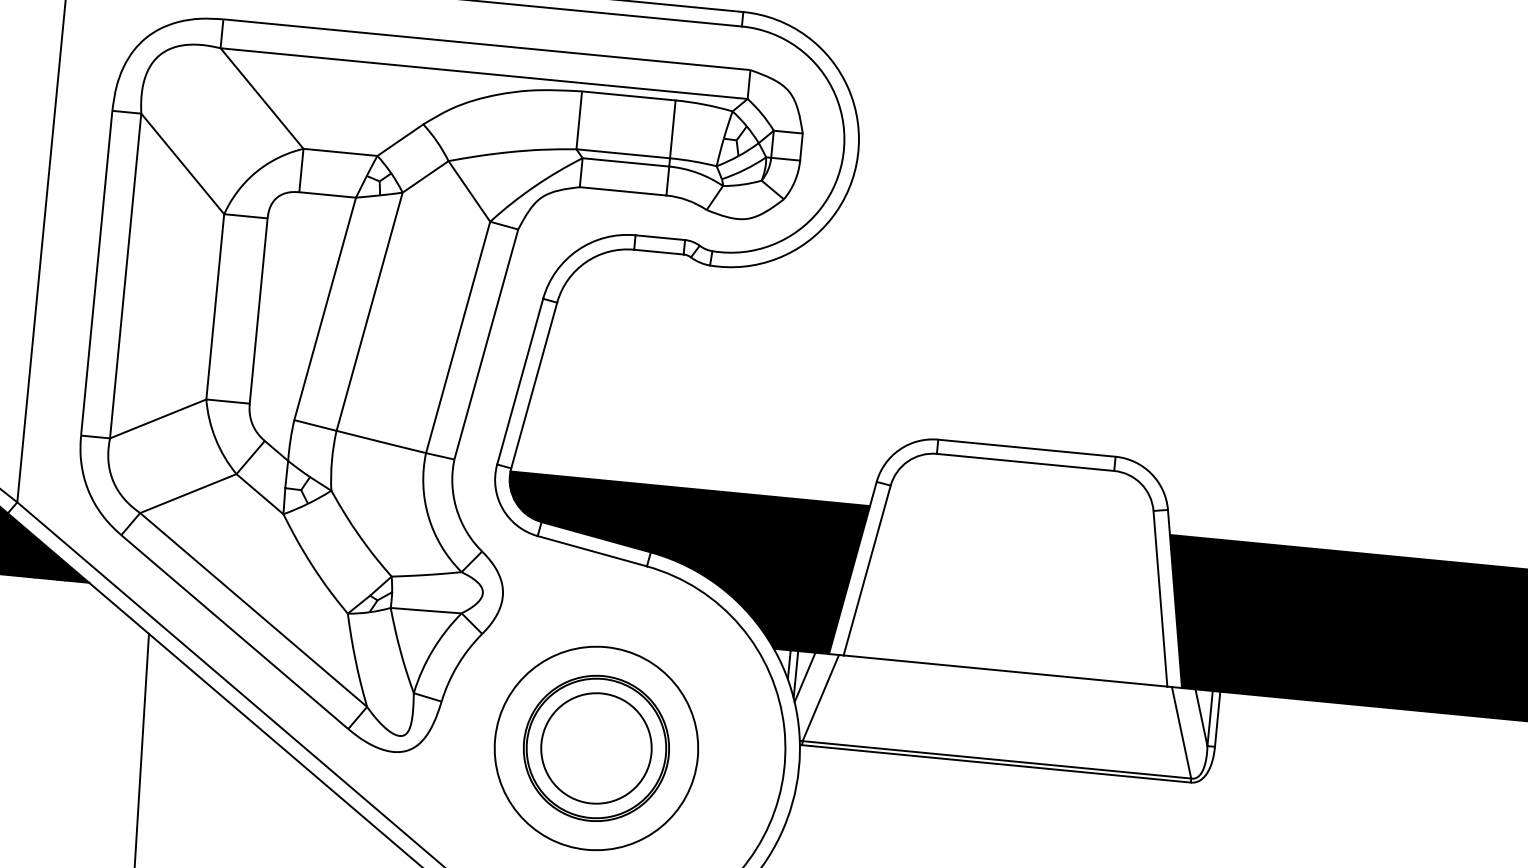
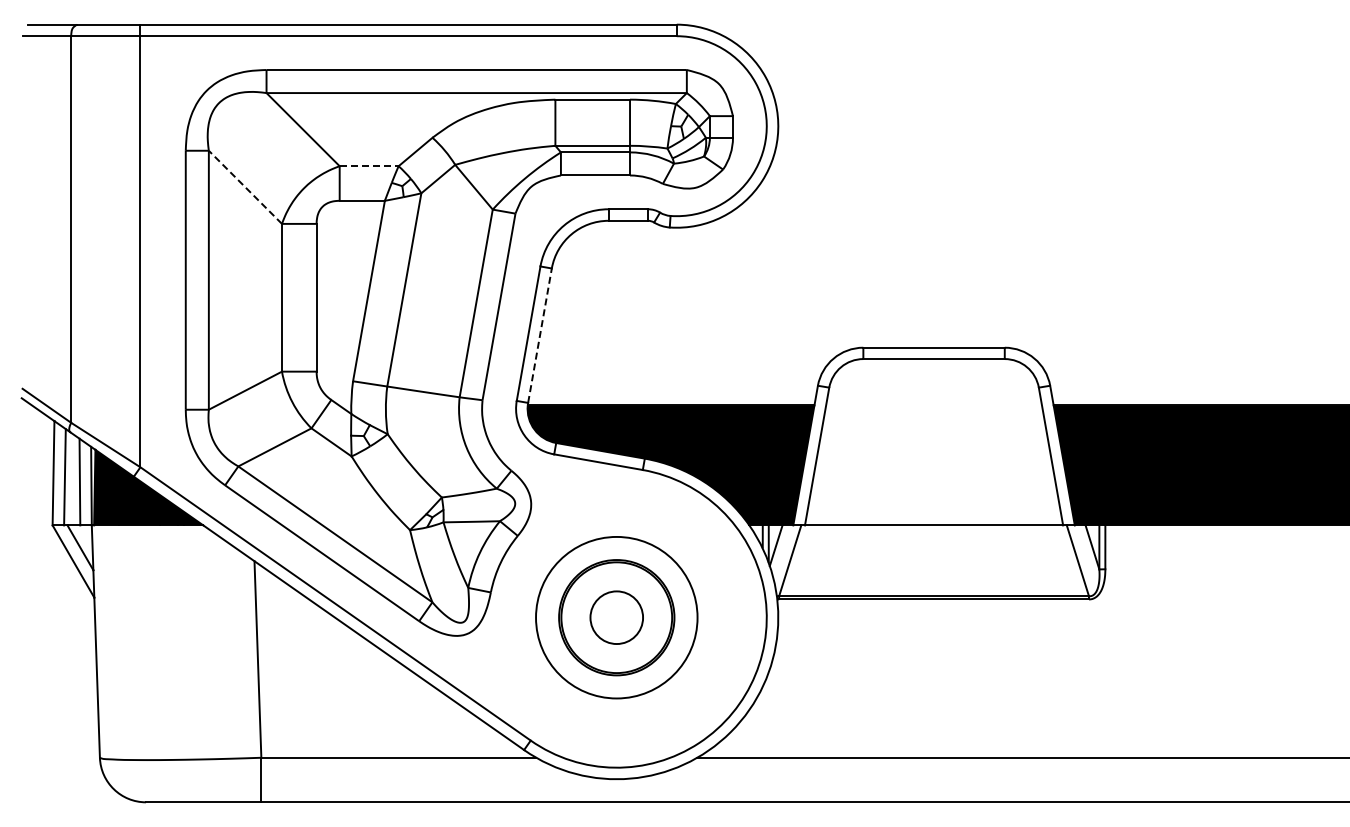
line: (340, 152) -> (369, 166), solid -> dashed
line: (182, 164) -> (245, 187), solid -> dashed
line: (534, 385) -> (540, 335), solid -> dashed
circle: (596, 748) -> (616, 617), size x0.6

